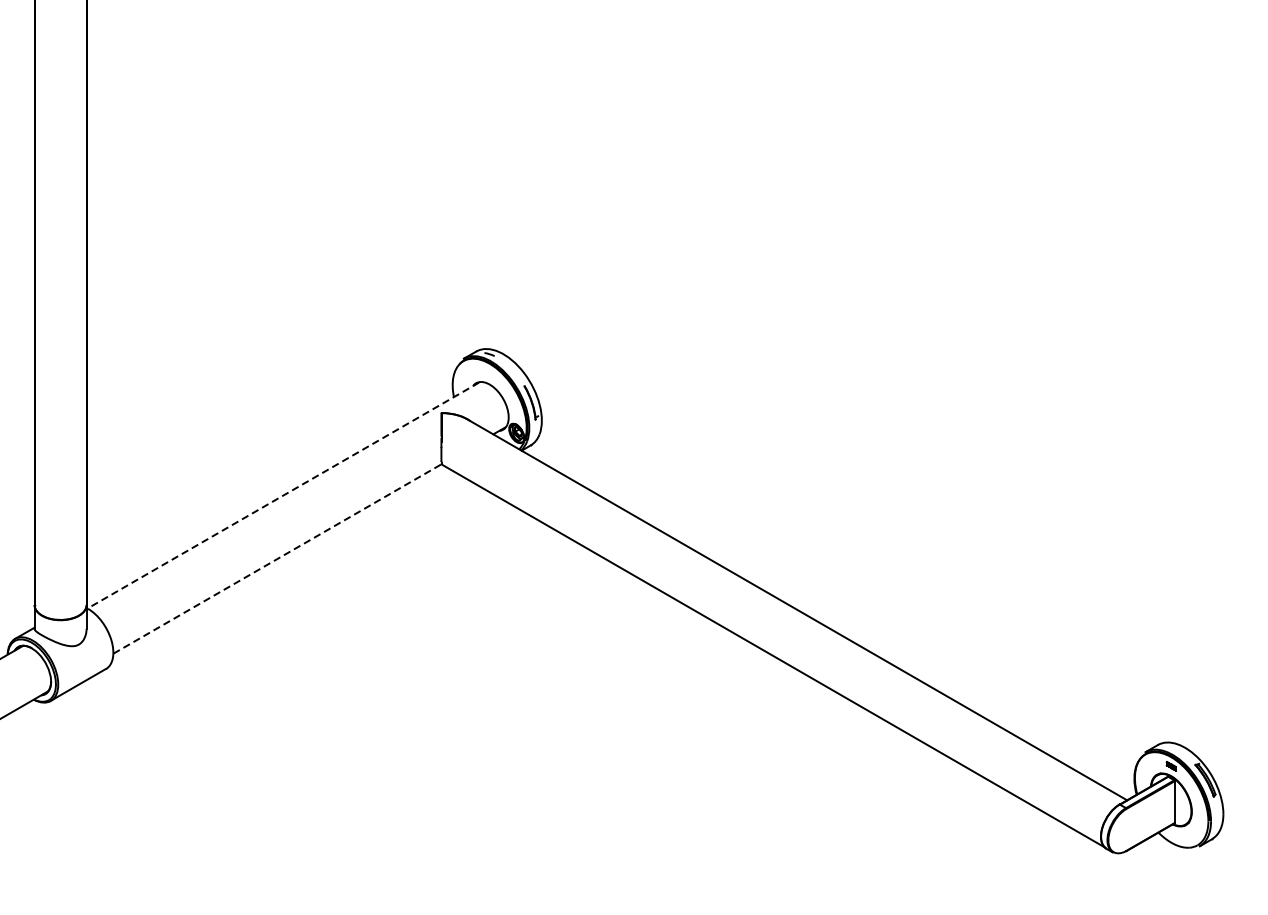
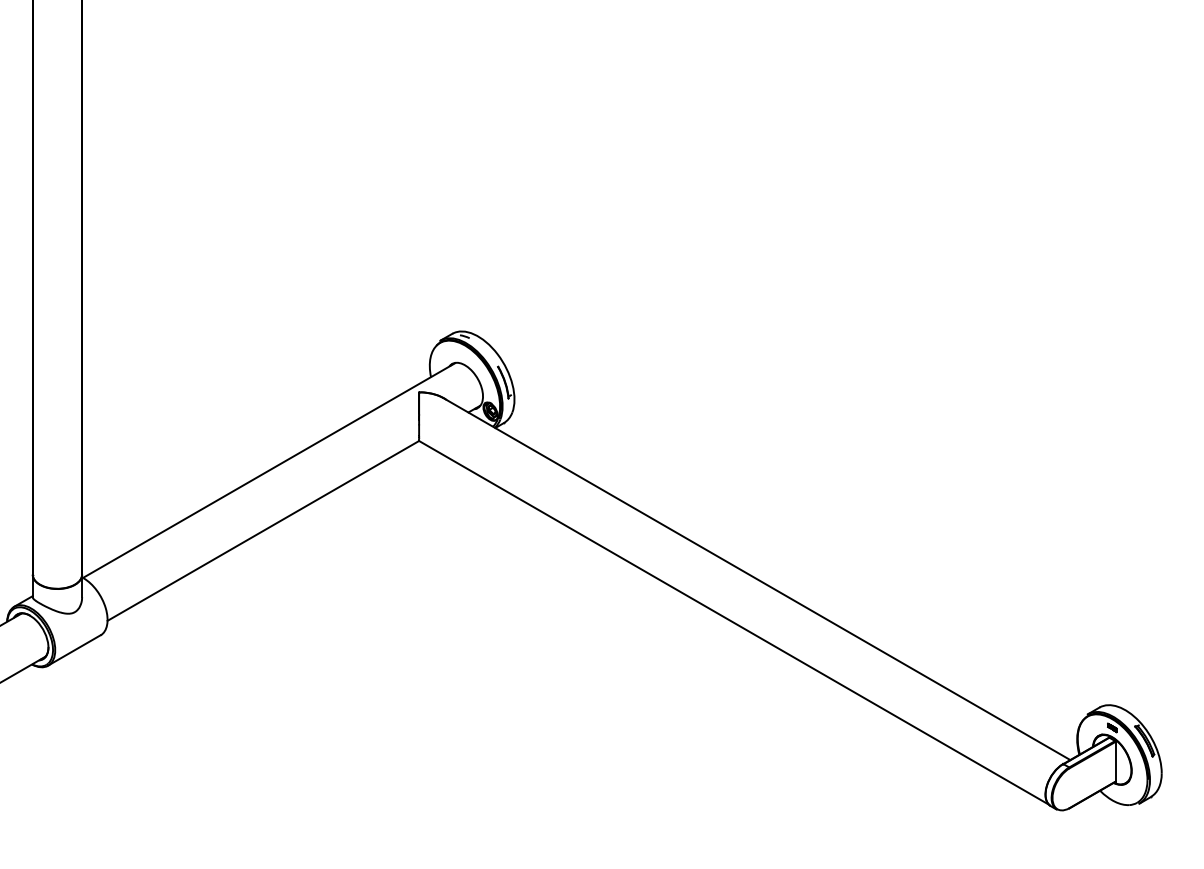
line: (283, 495) -> (269, 470), dashed -> solid
line: (277, 558) -> (263, 530), dashed -> solid

